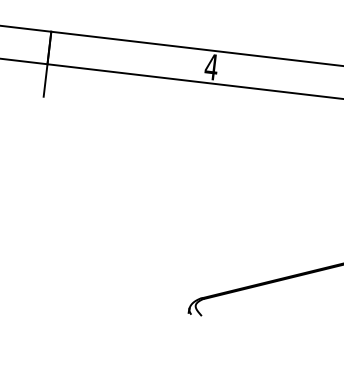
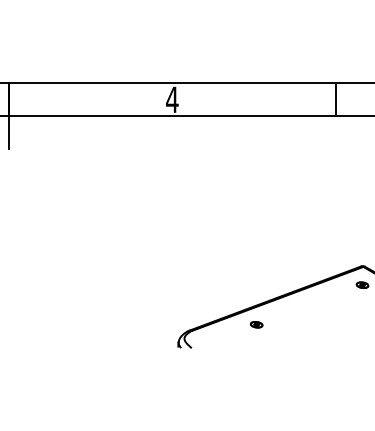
part: (268, 300) -> (256, 324), added

